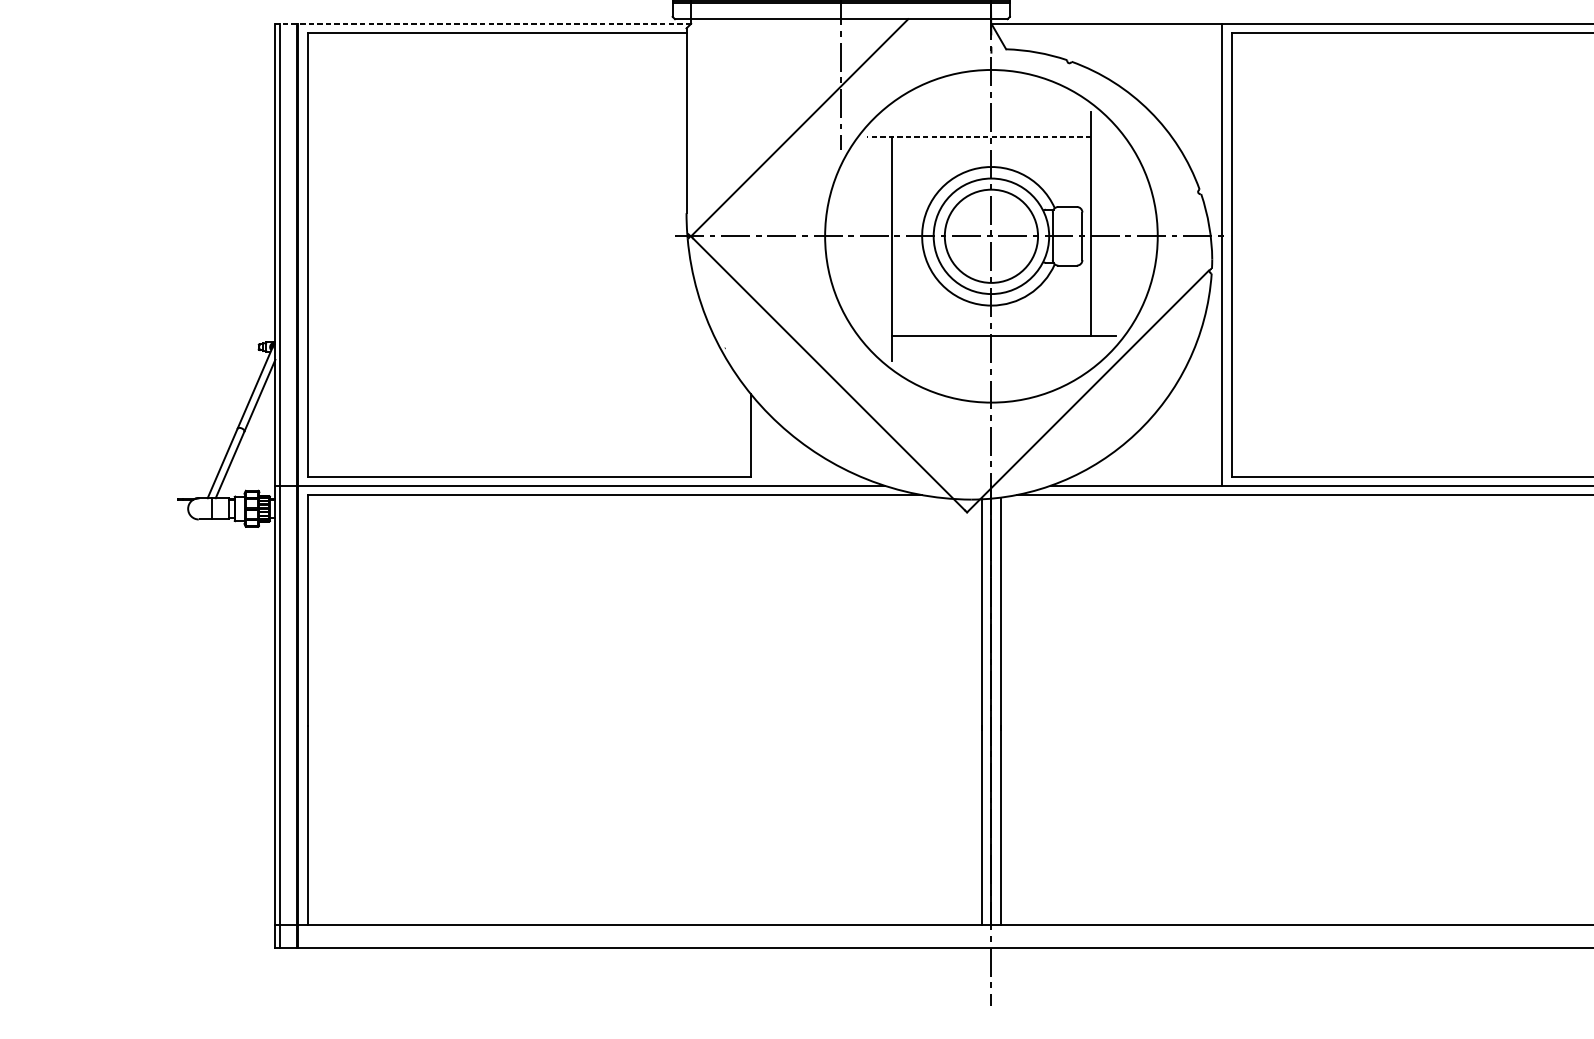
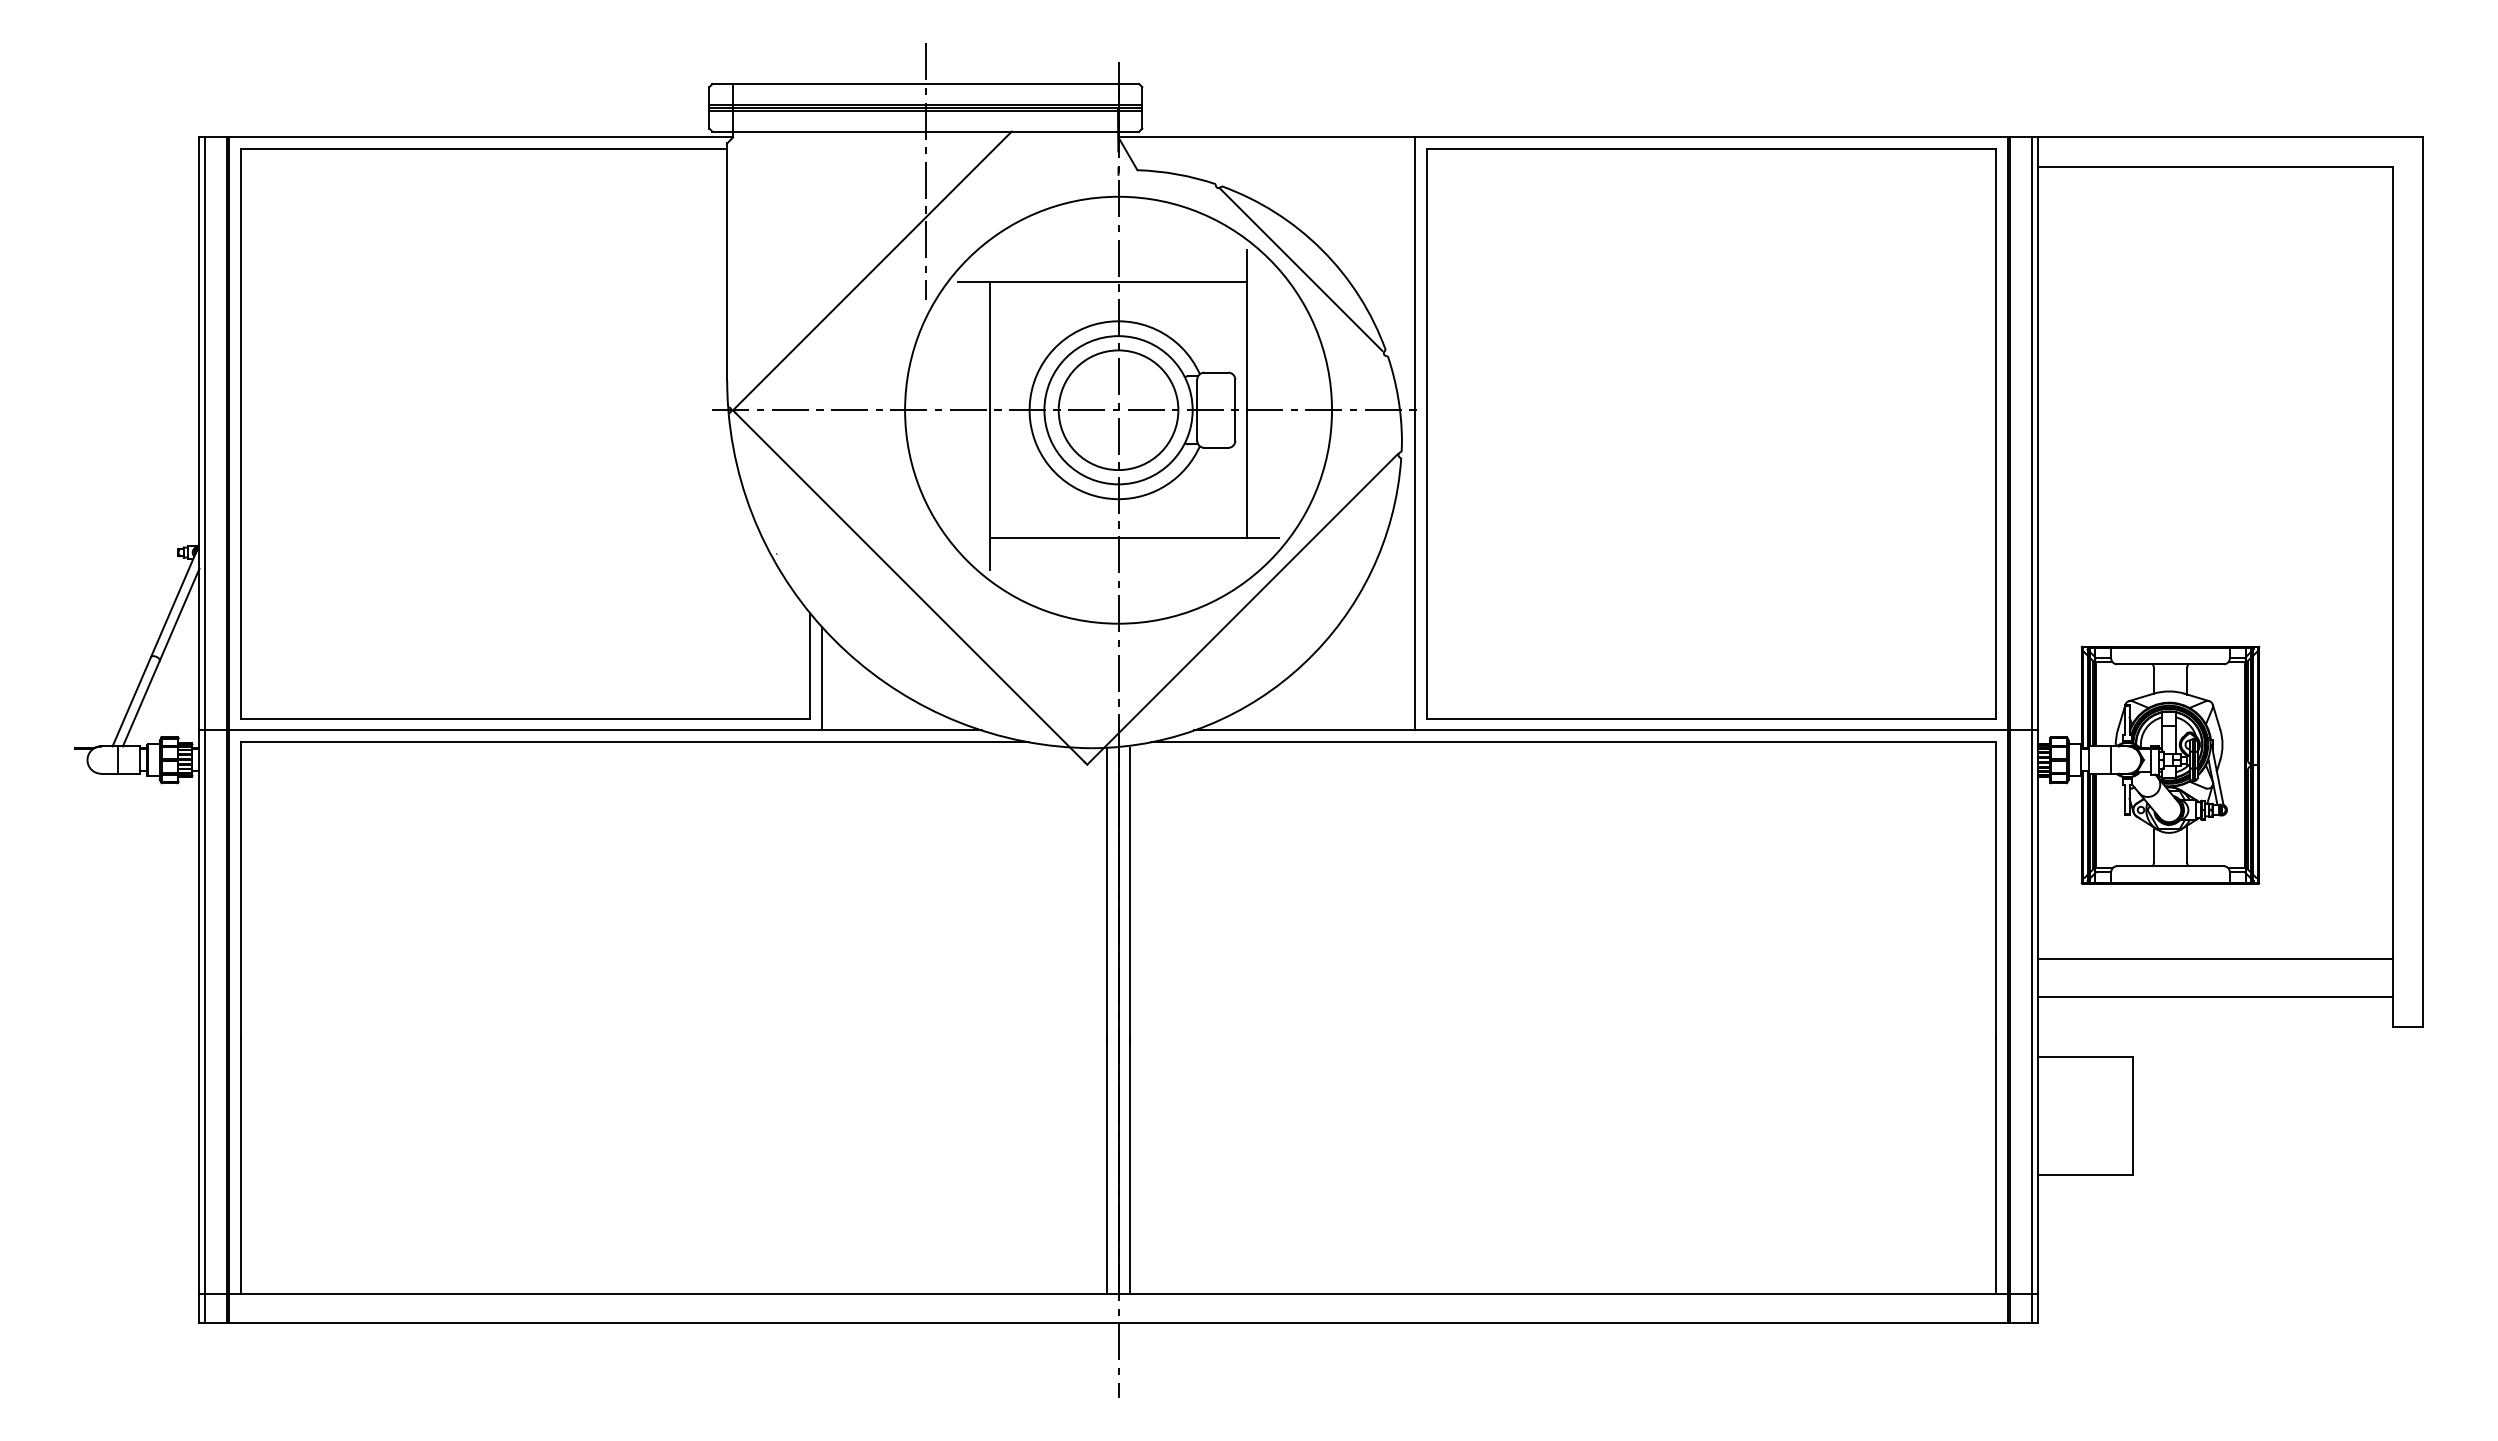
line: (483, 23) -> (466, 137), dashed -> solid
line: (1133, 125) -> (1300, 268), added
line: (978, 136) -> (1102, 282), dashed -> solid
line: (760, 445) -> (822, 678), added

